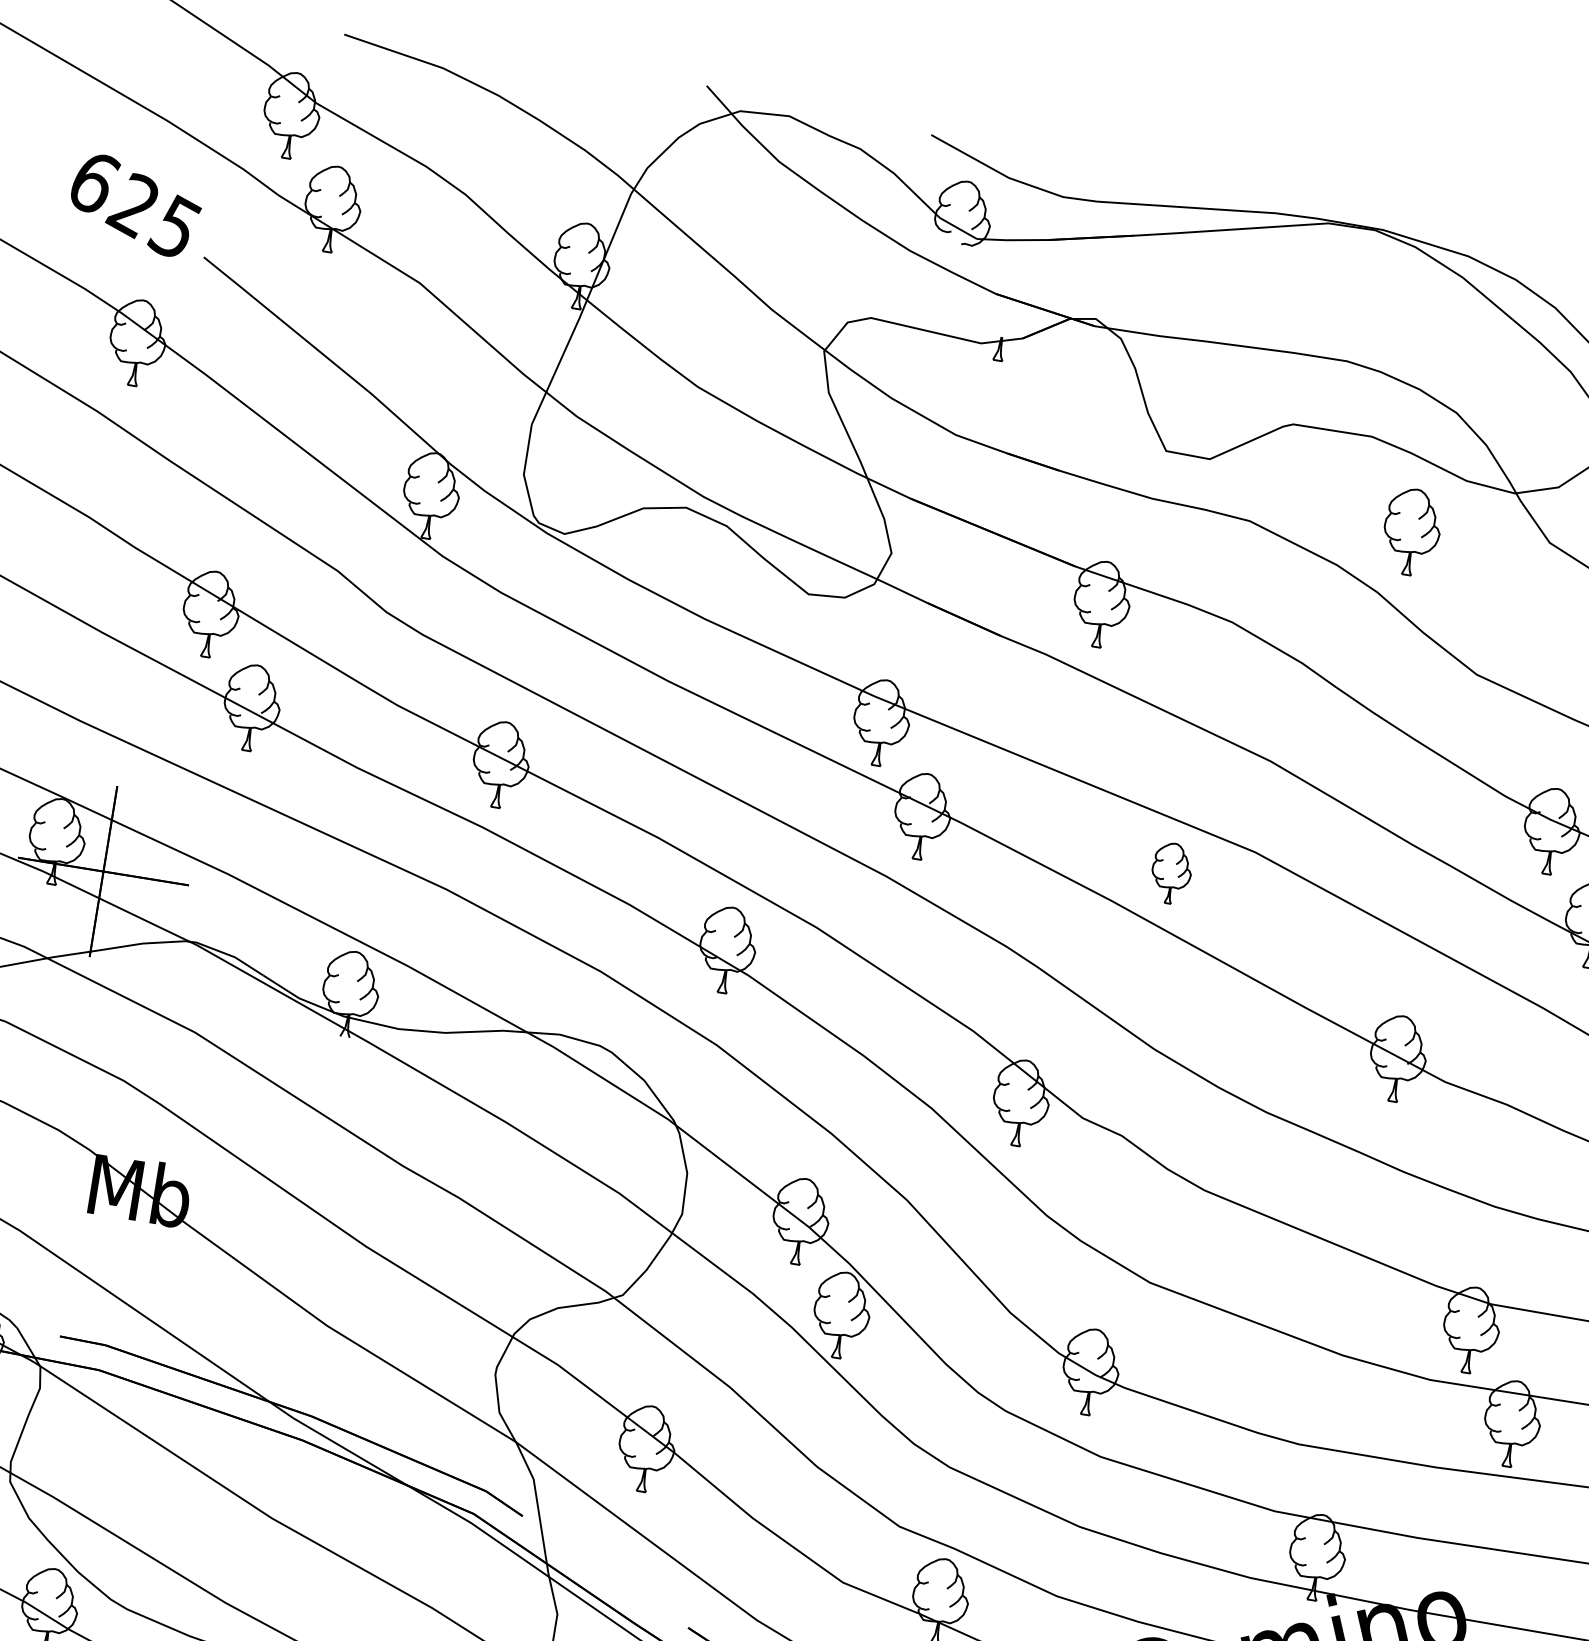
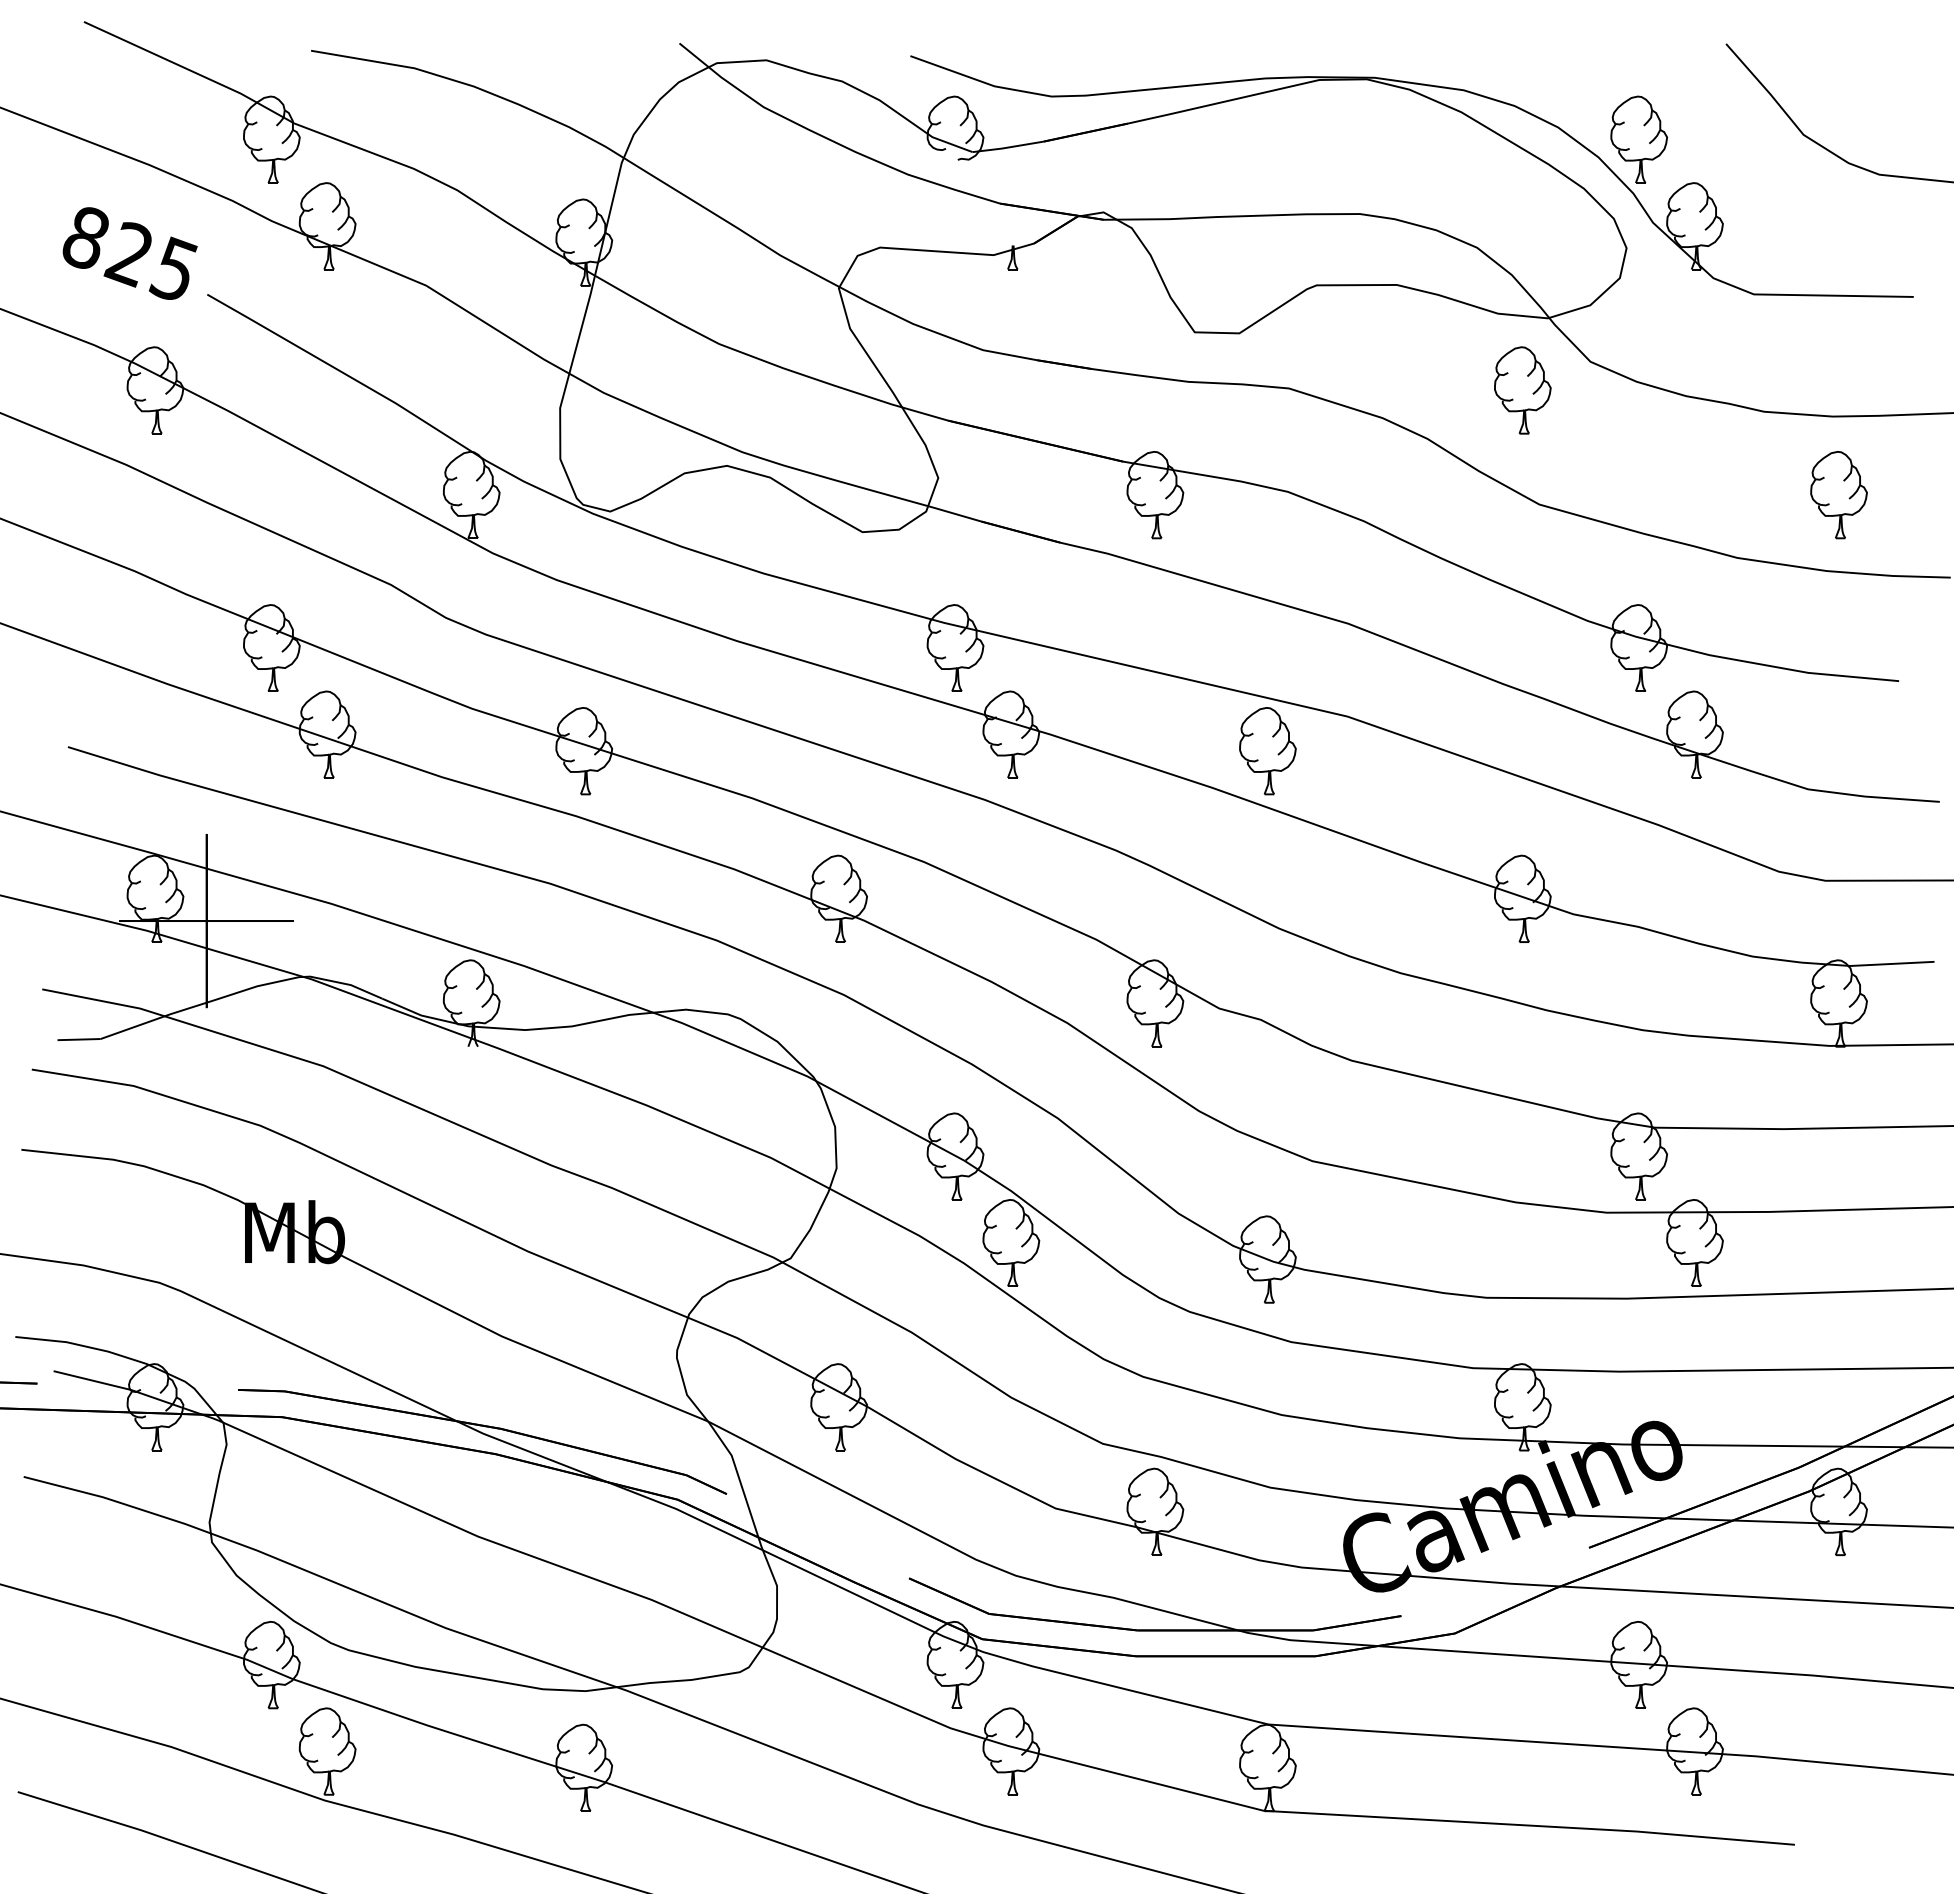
text: (94, 182) -> (86, 237), 625 -> 825
part: (1411, 532) -> (1522, 390), moved
part: (1171, 873) -> (1267, 751), size x1.43

